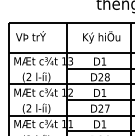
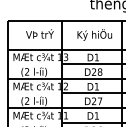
text: (30, 35) -> (39, 33), moved

